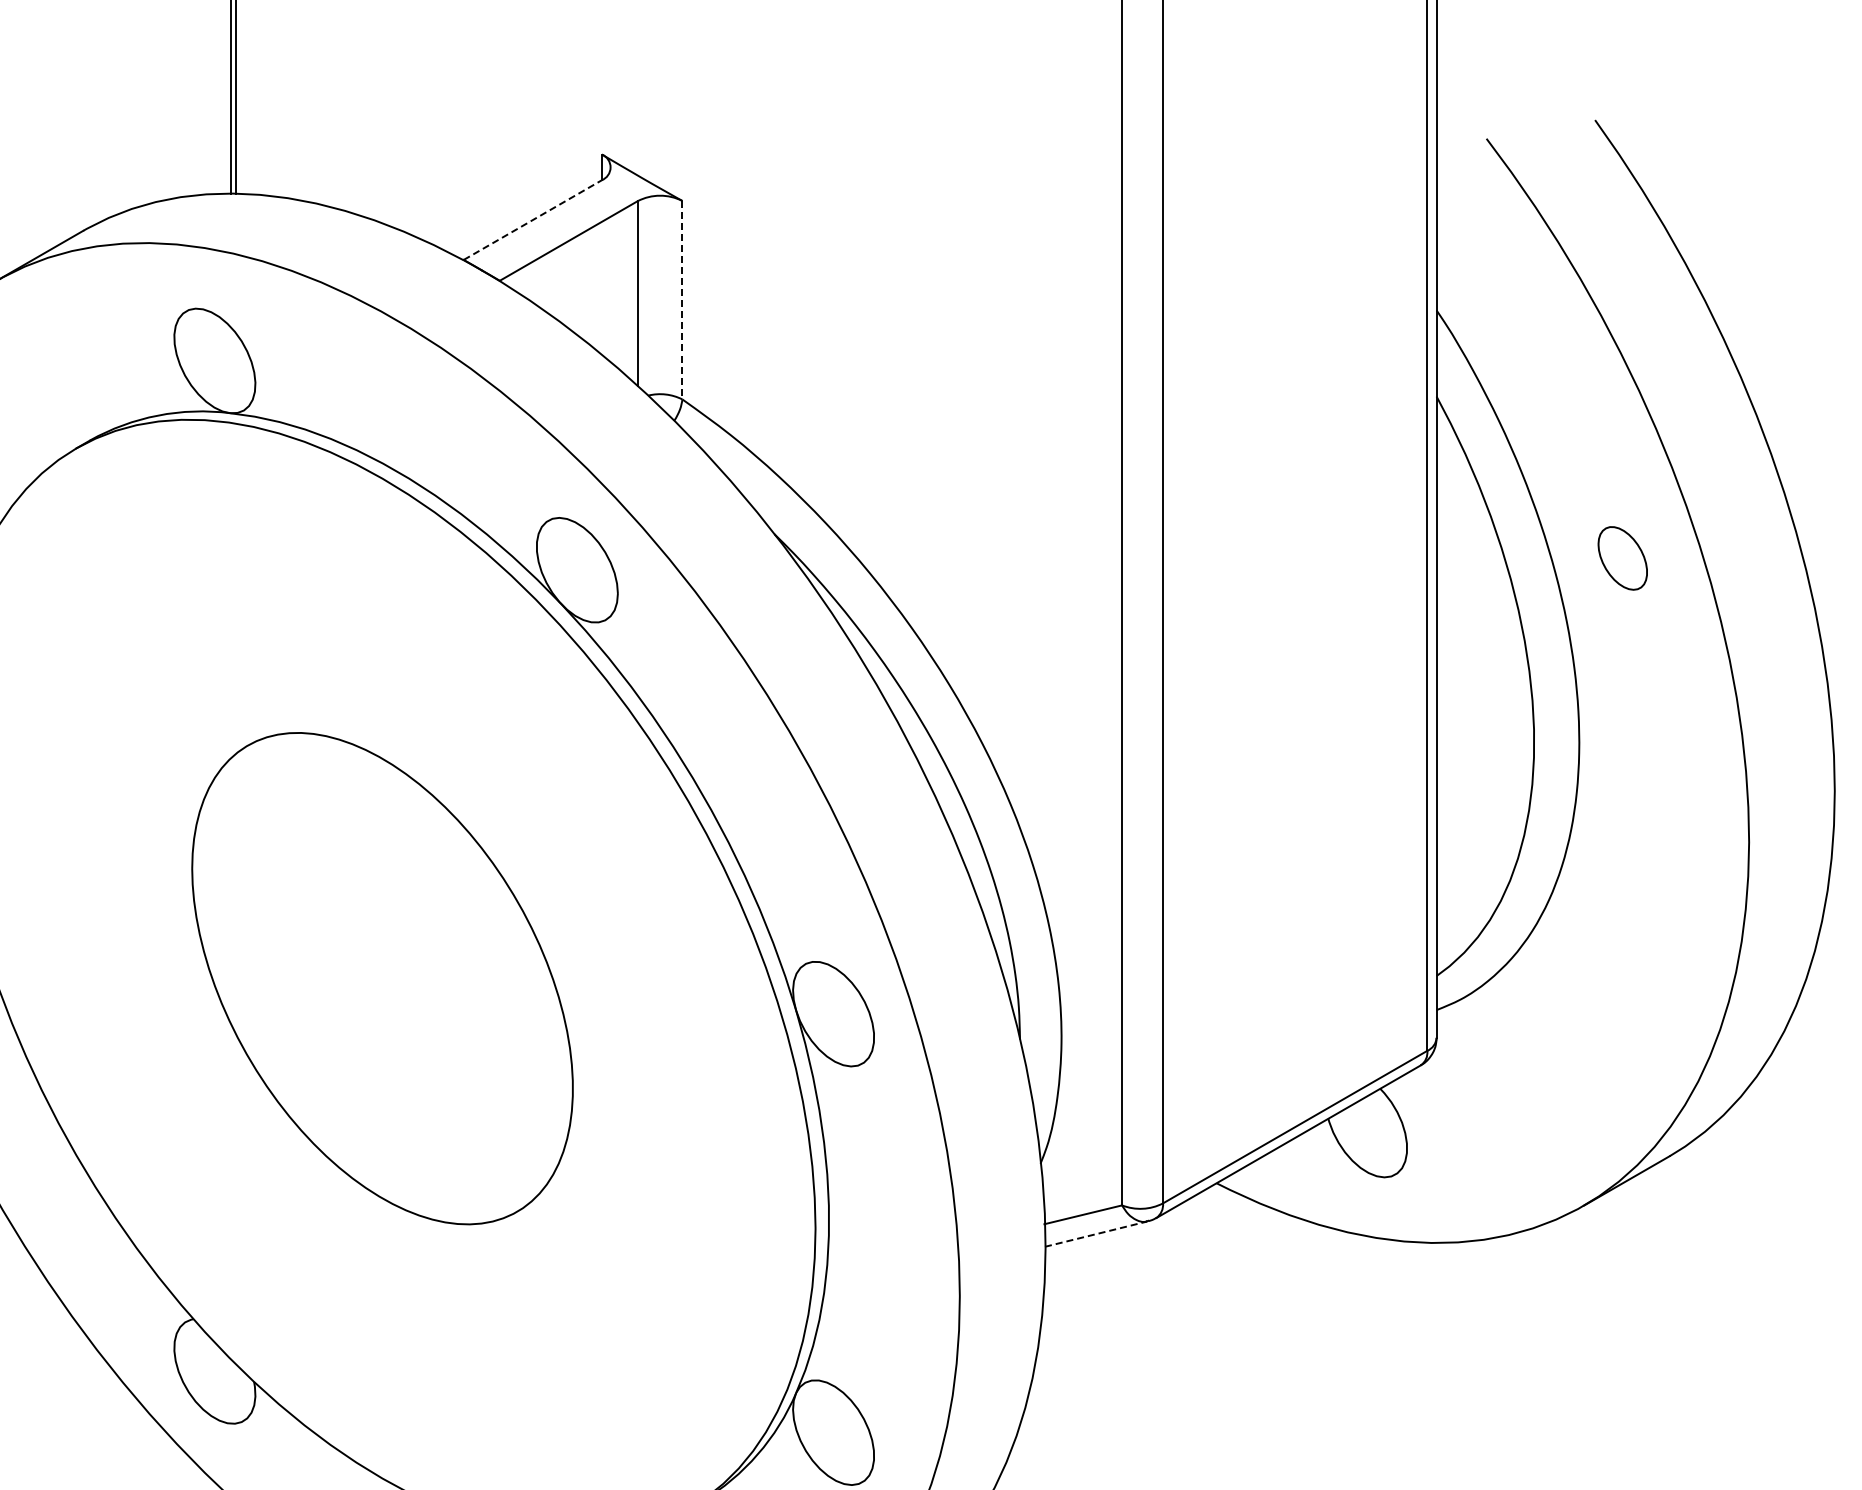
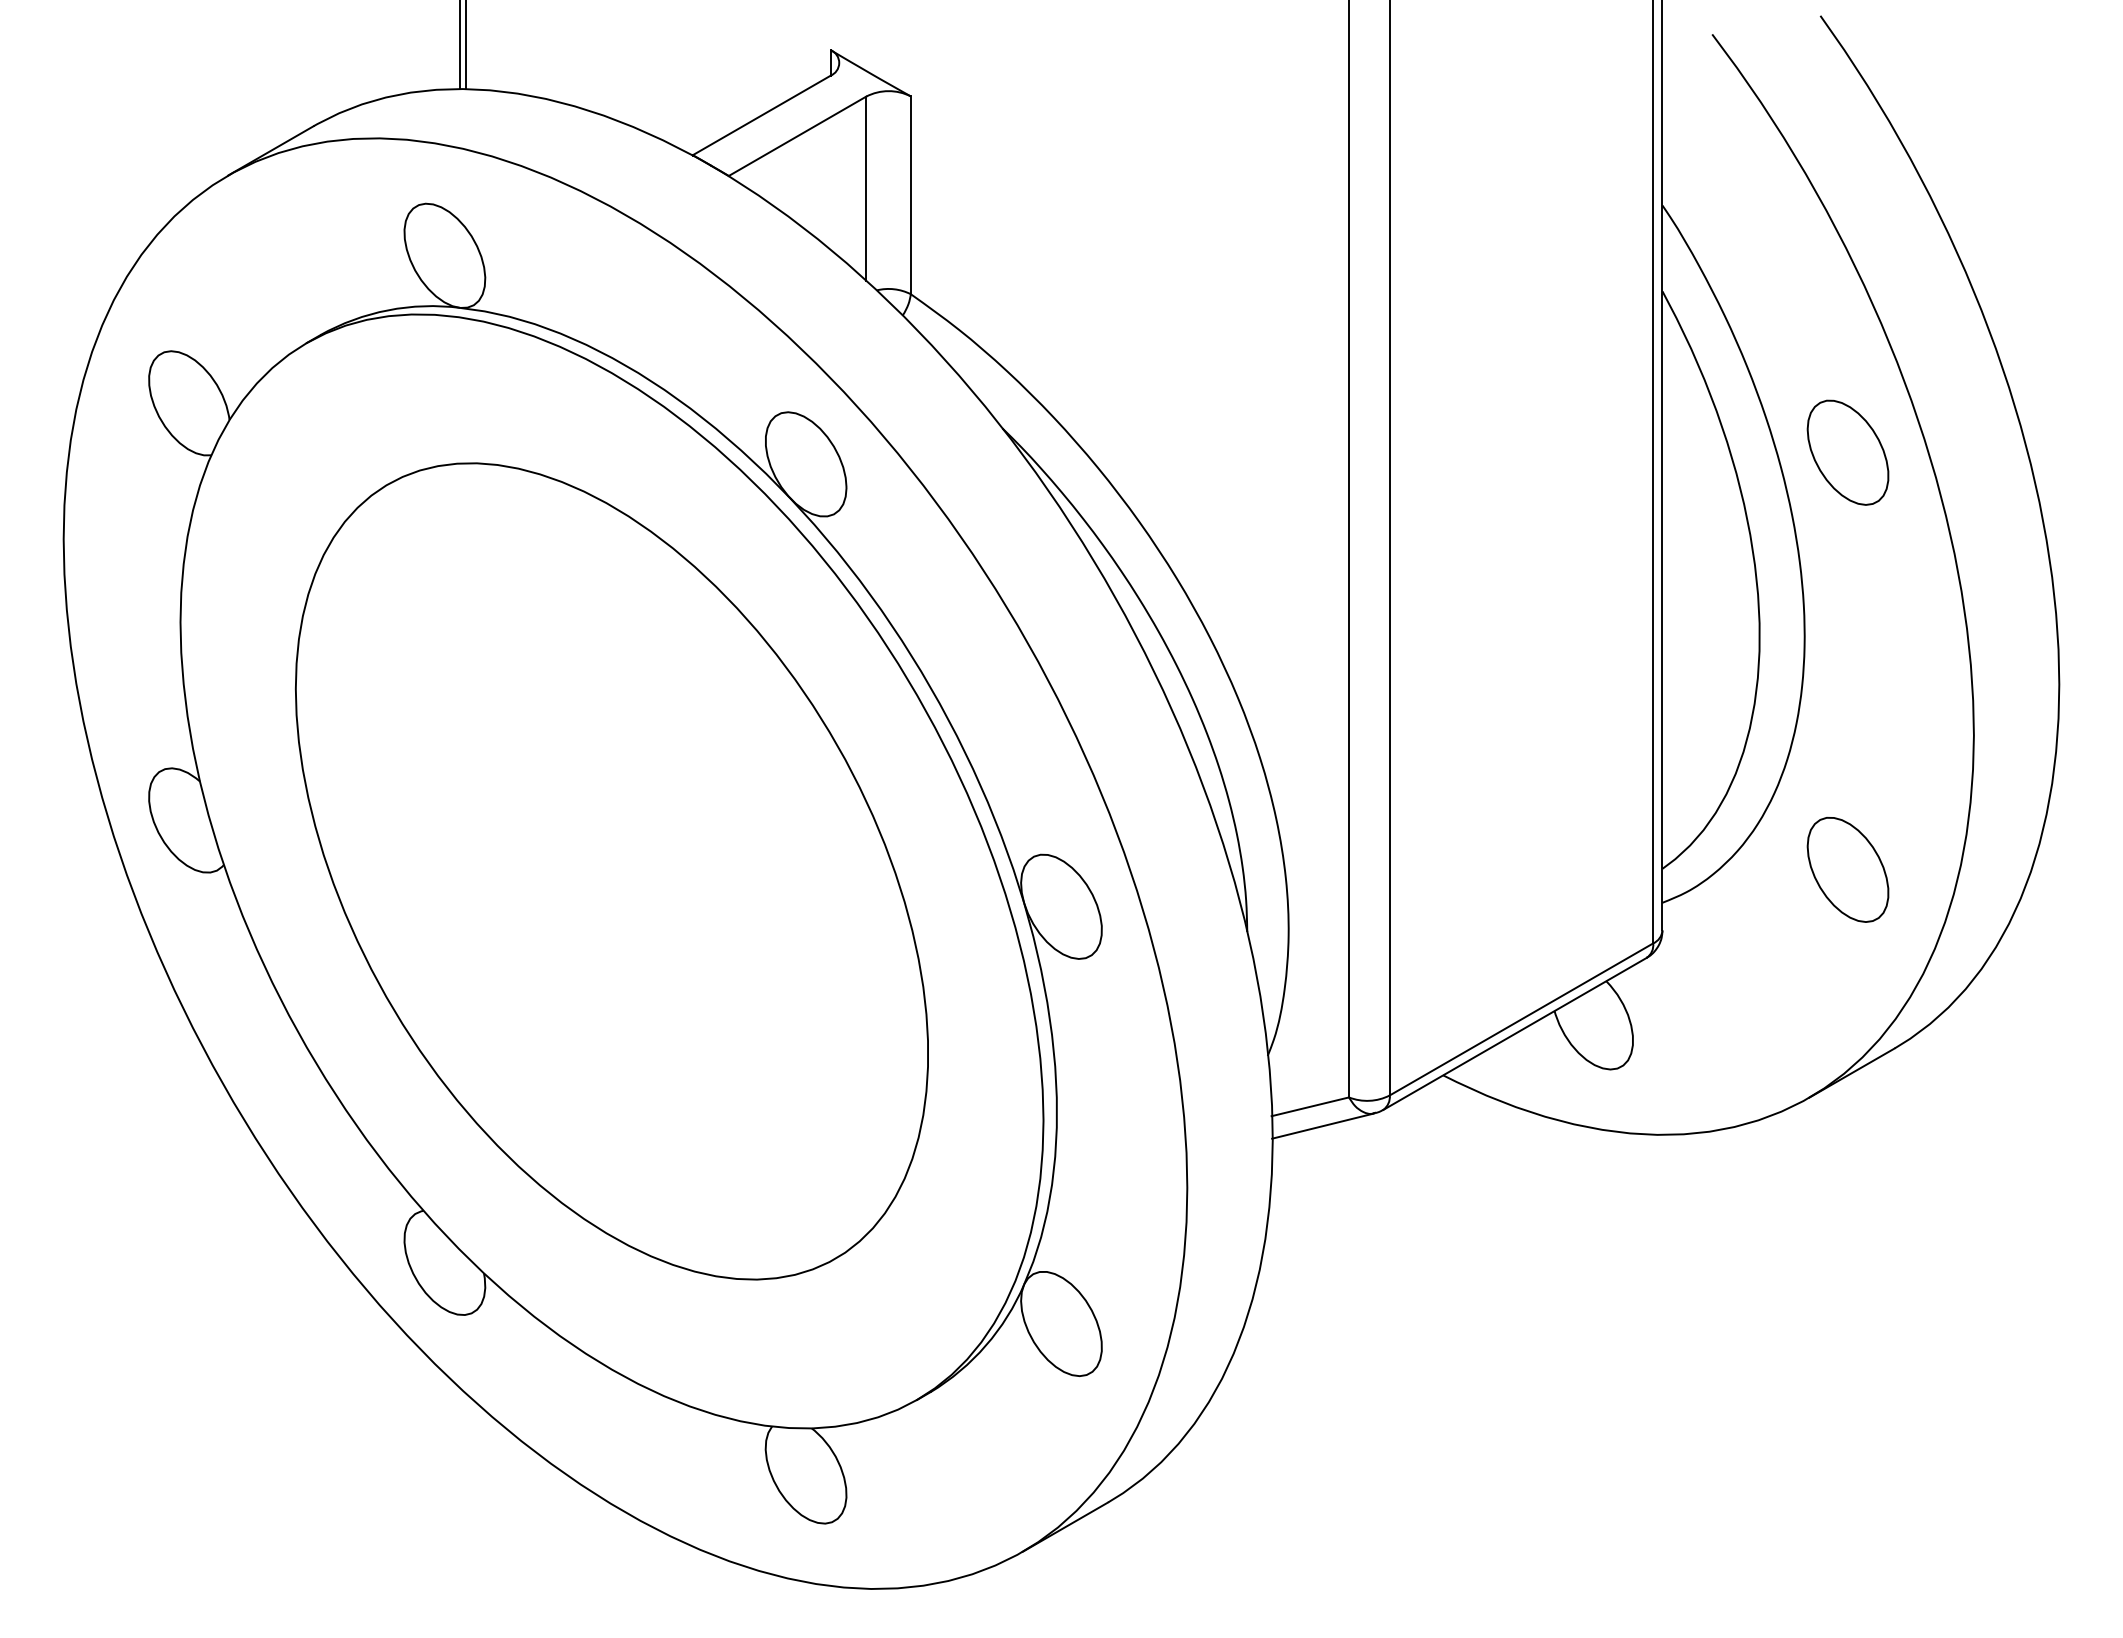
line: (533, 220) -> (762, 115), dashed -> solid
line: (682, 300) -> (910, 195), dashed -> solid
part: (1622, 558) -> (1847, 452), size x1.67
part: (1622, 976) -> (1847, 869), added
part: (382, 978) -> (611, 871), size x1.67
line: (1096, 1233) -> (1323, 1125), dashed -> solid

